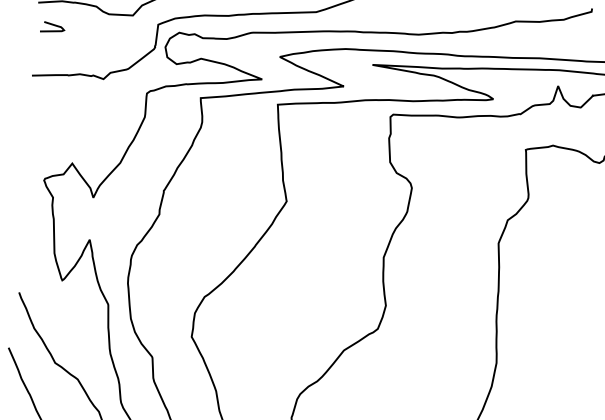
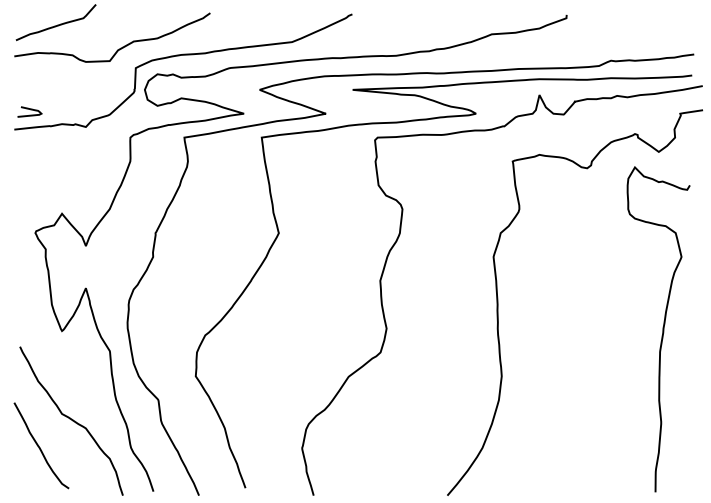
curve: (53, 26) -> (30, 110), moved

